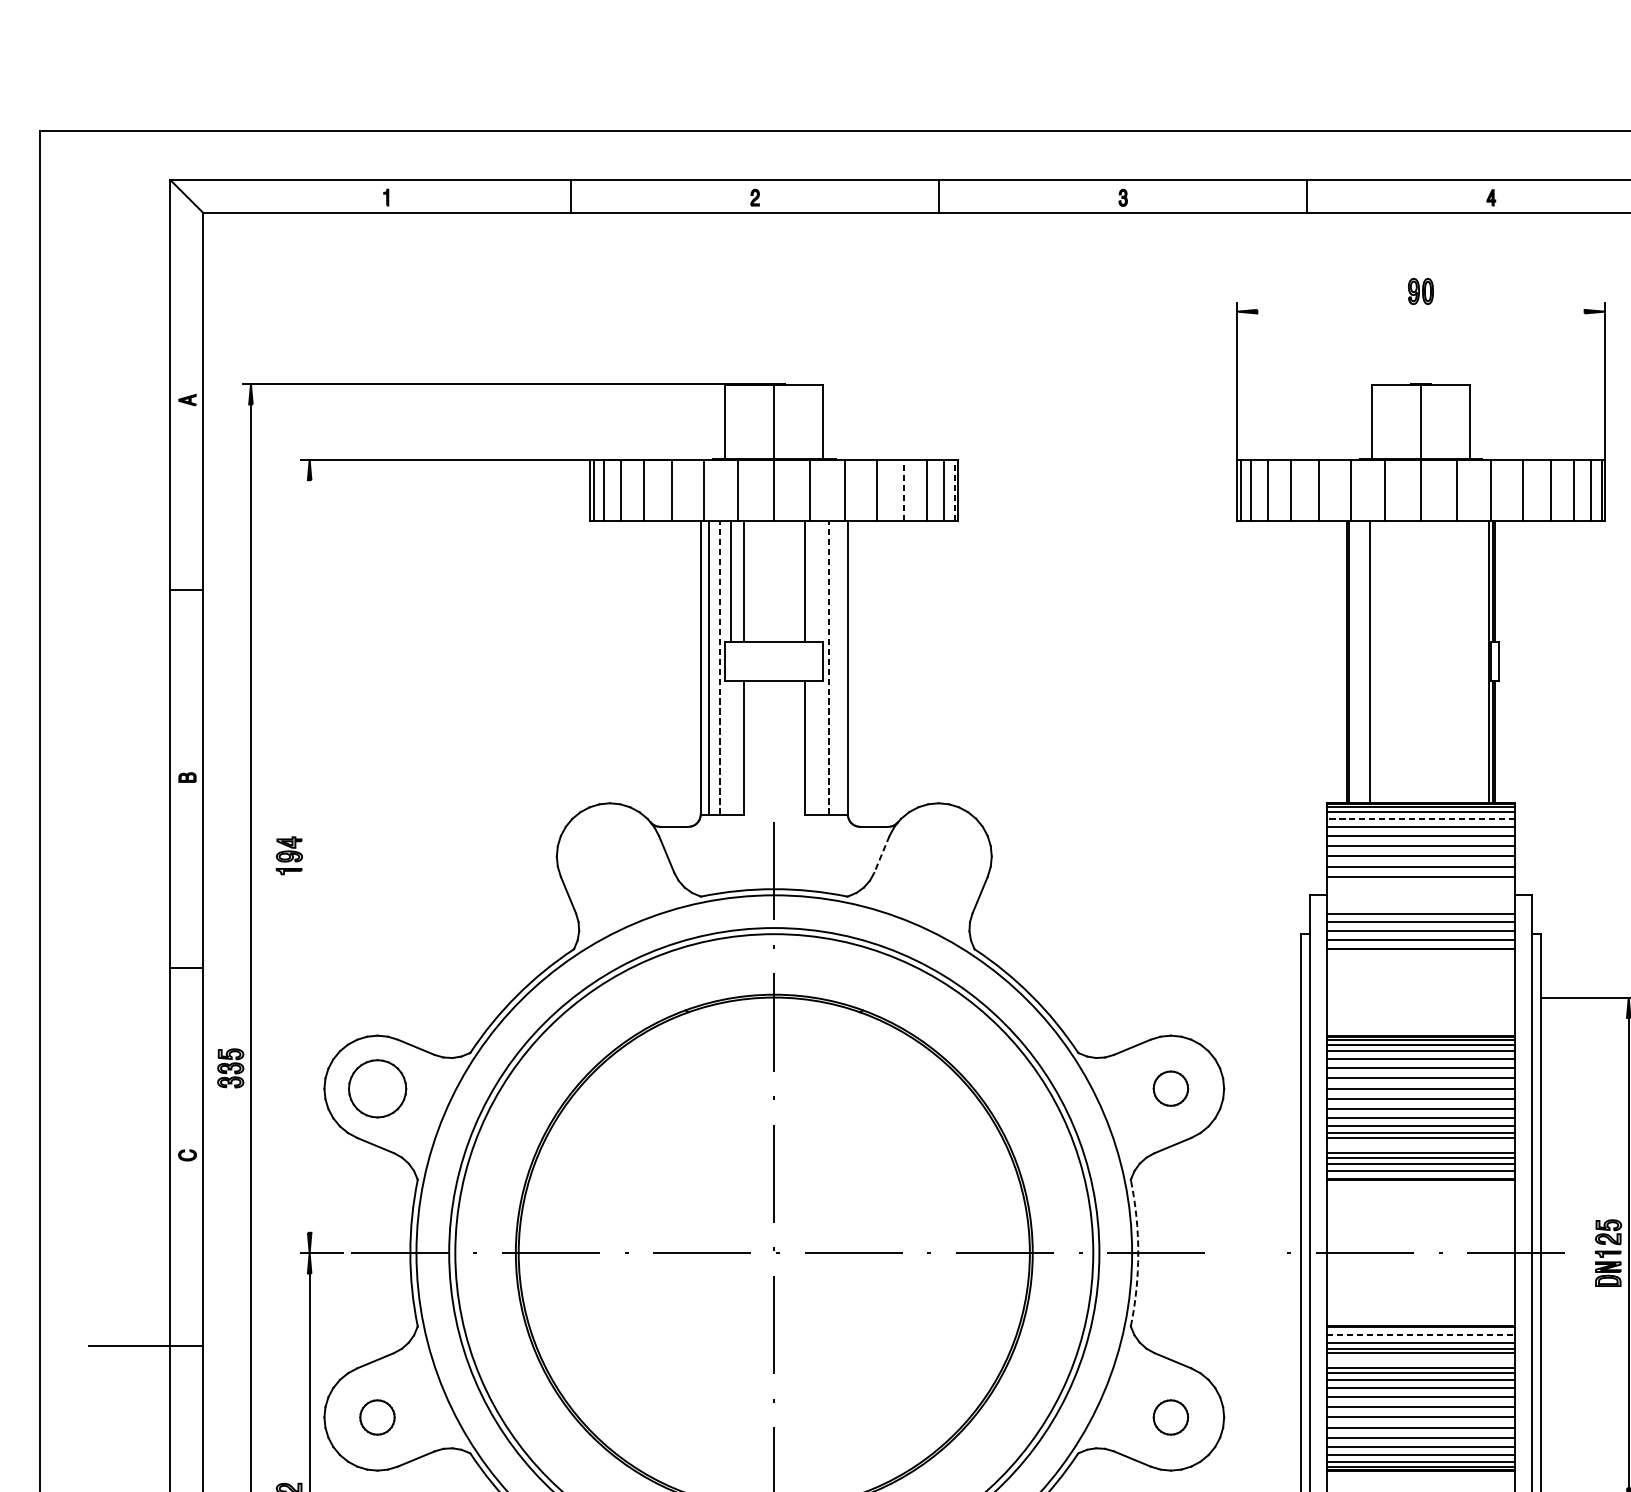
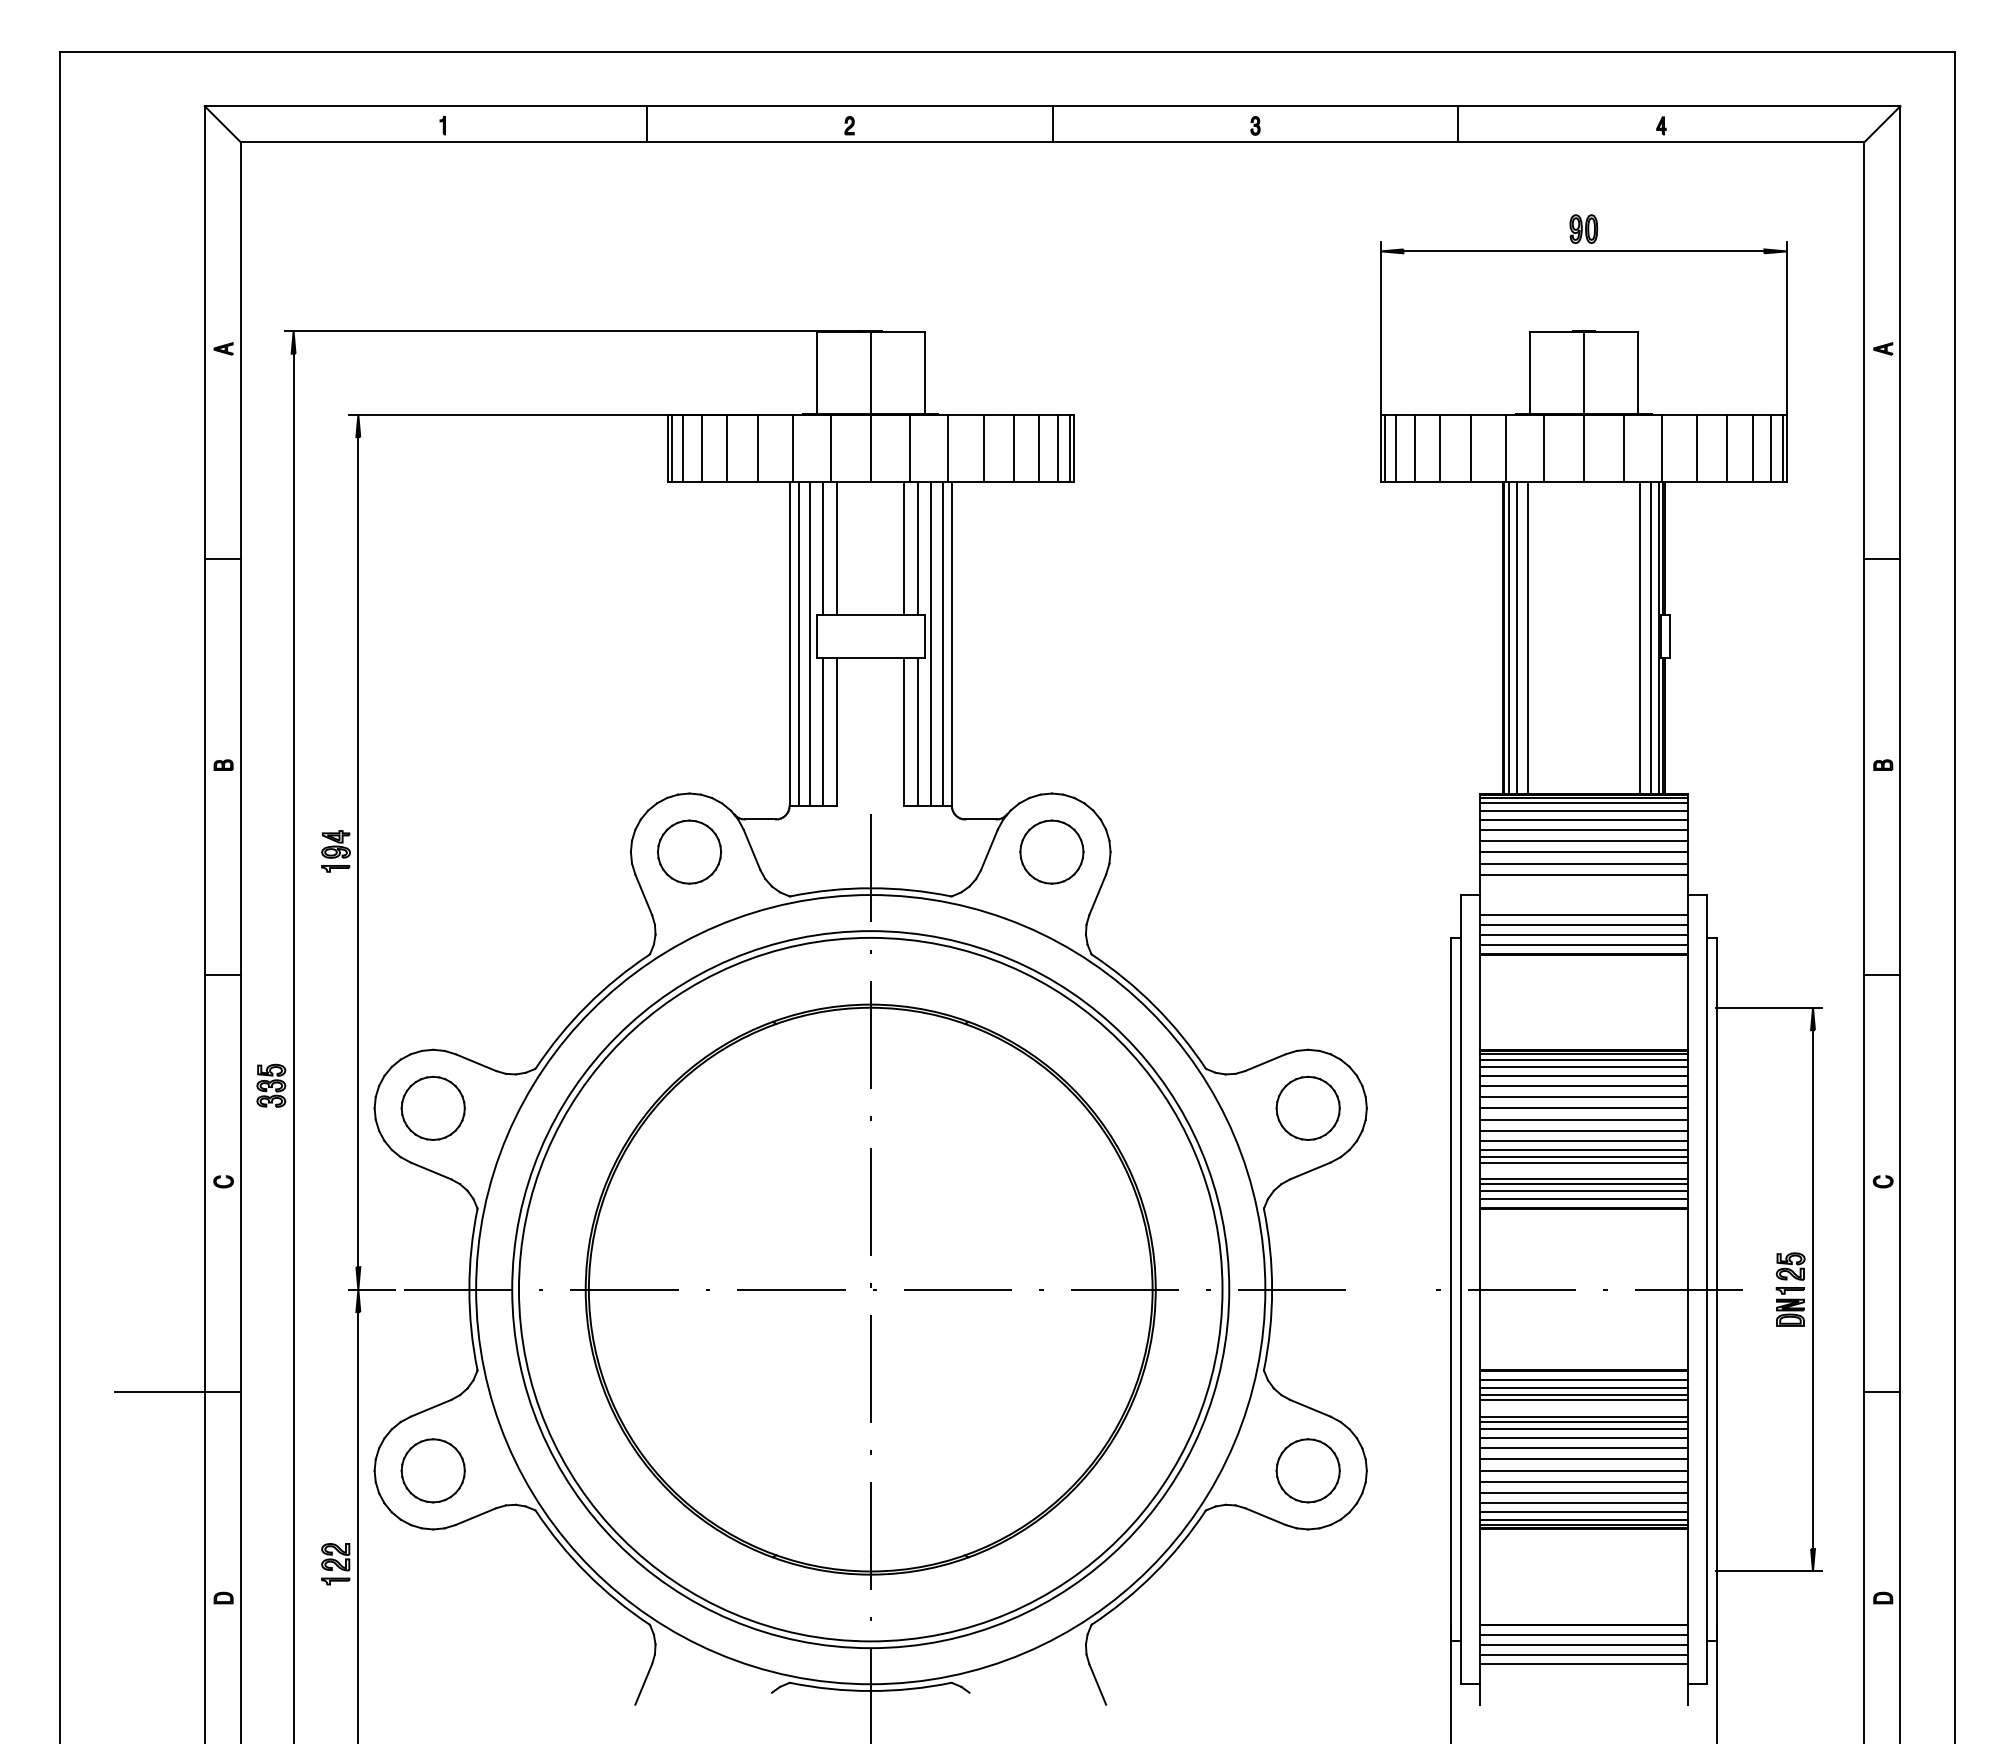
line: (1420, 311) -> (1583, 251), added
line: (904, 490) -> (1014, 448), dashed -> solid
line: (954, 490) -> (1069, 448), dashed -> solid
line: (817, 581) -> (918, 548), added
line: (1353, 661) -> (1509, 637), added
line: (1360, 661) -> (1517, 637), added
line: (1472, 661) -> (1640, 637), added
line: (1481, 661) -> (1650, 637), added
line: (839, 667) -> (942, 643), added
line: (719, 668) -> (810, 644), dashed -> solid
line: (829, 668) -> (931, 644), dashed -> solid
line: (731, 747) -> (823, 731), added
line: (817, 747) -> (918, 731), added
line: (1420, 818) -> (1583, 810), dashed -> solid
line: (881, 854) -> (989, 850), dashed -> solid
part: (609, 855) -> (689, 851), added
part: (938, 855) -> (1051, 851), added
line: (309, 856) -> (358, 852), added
part: (1170, 1087) -> (1307, 1107), size x1.67
arc: (1138, 1253) -> (1272, 1289), dashed -> solid
line: (1420, 1335) -> (1583, 1380), dashed -> solid
part: (376, 1417) -> (432, 1470), size x1.67
part: (1170, 1417) -> (1307, 1470), size x1.67

